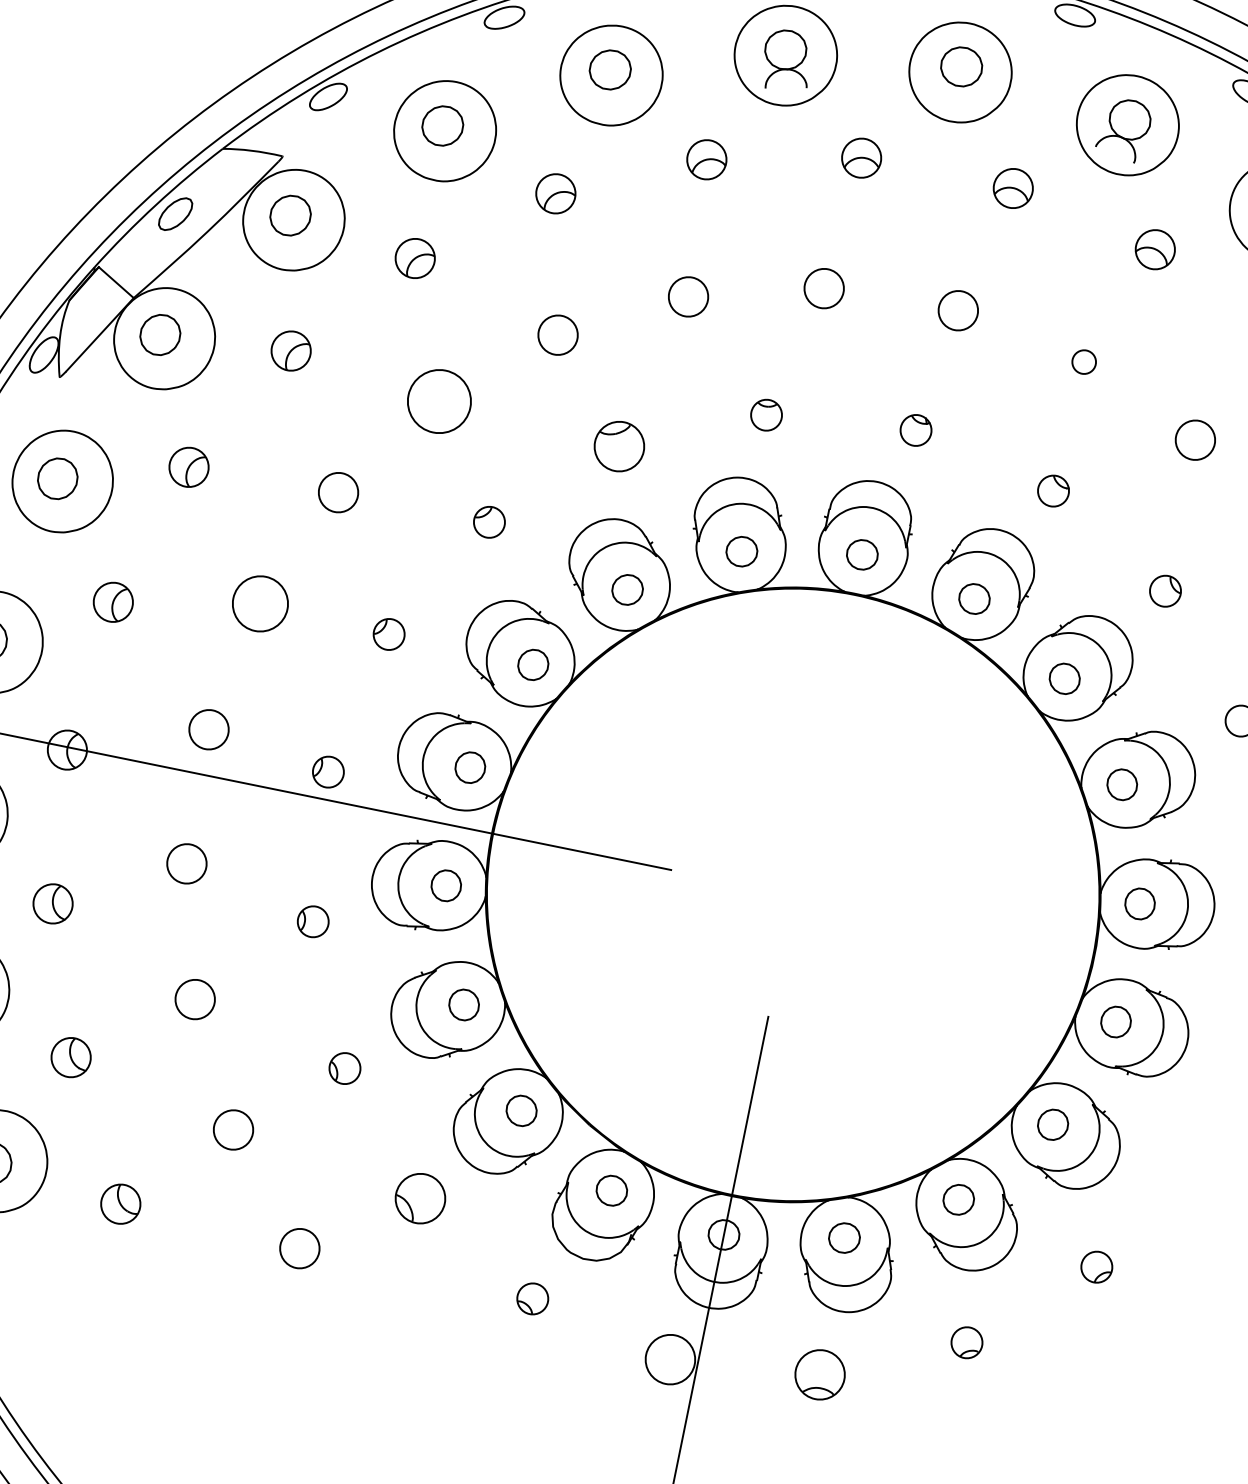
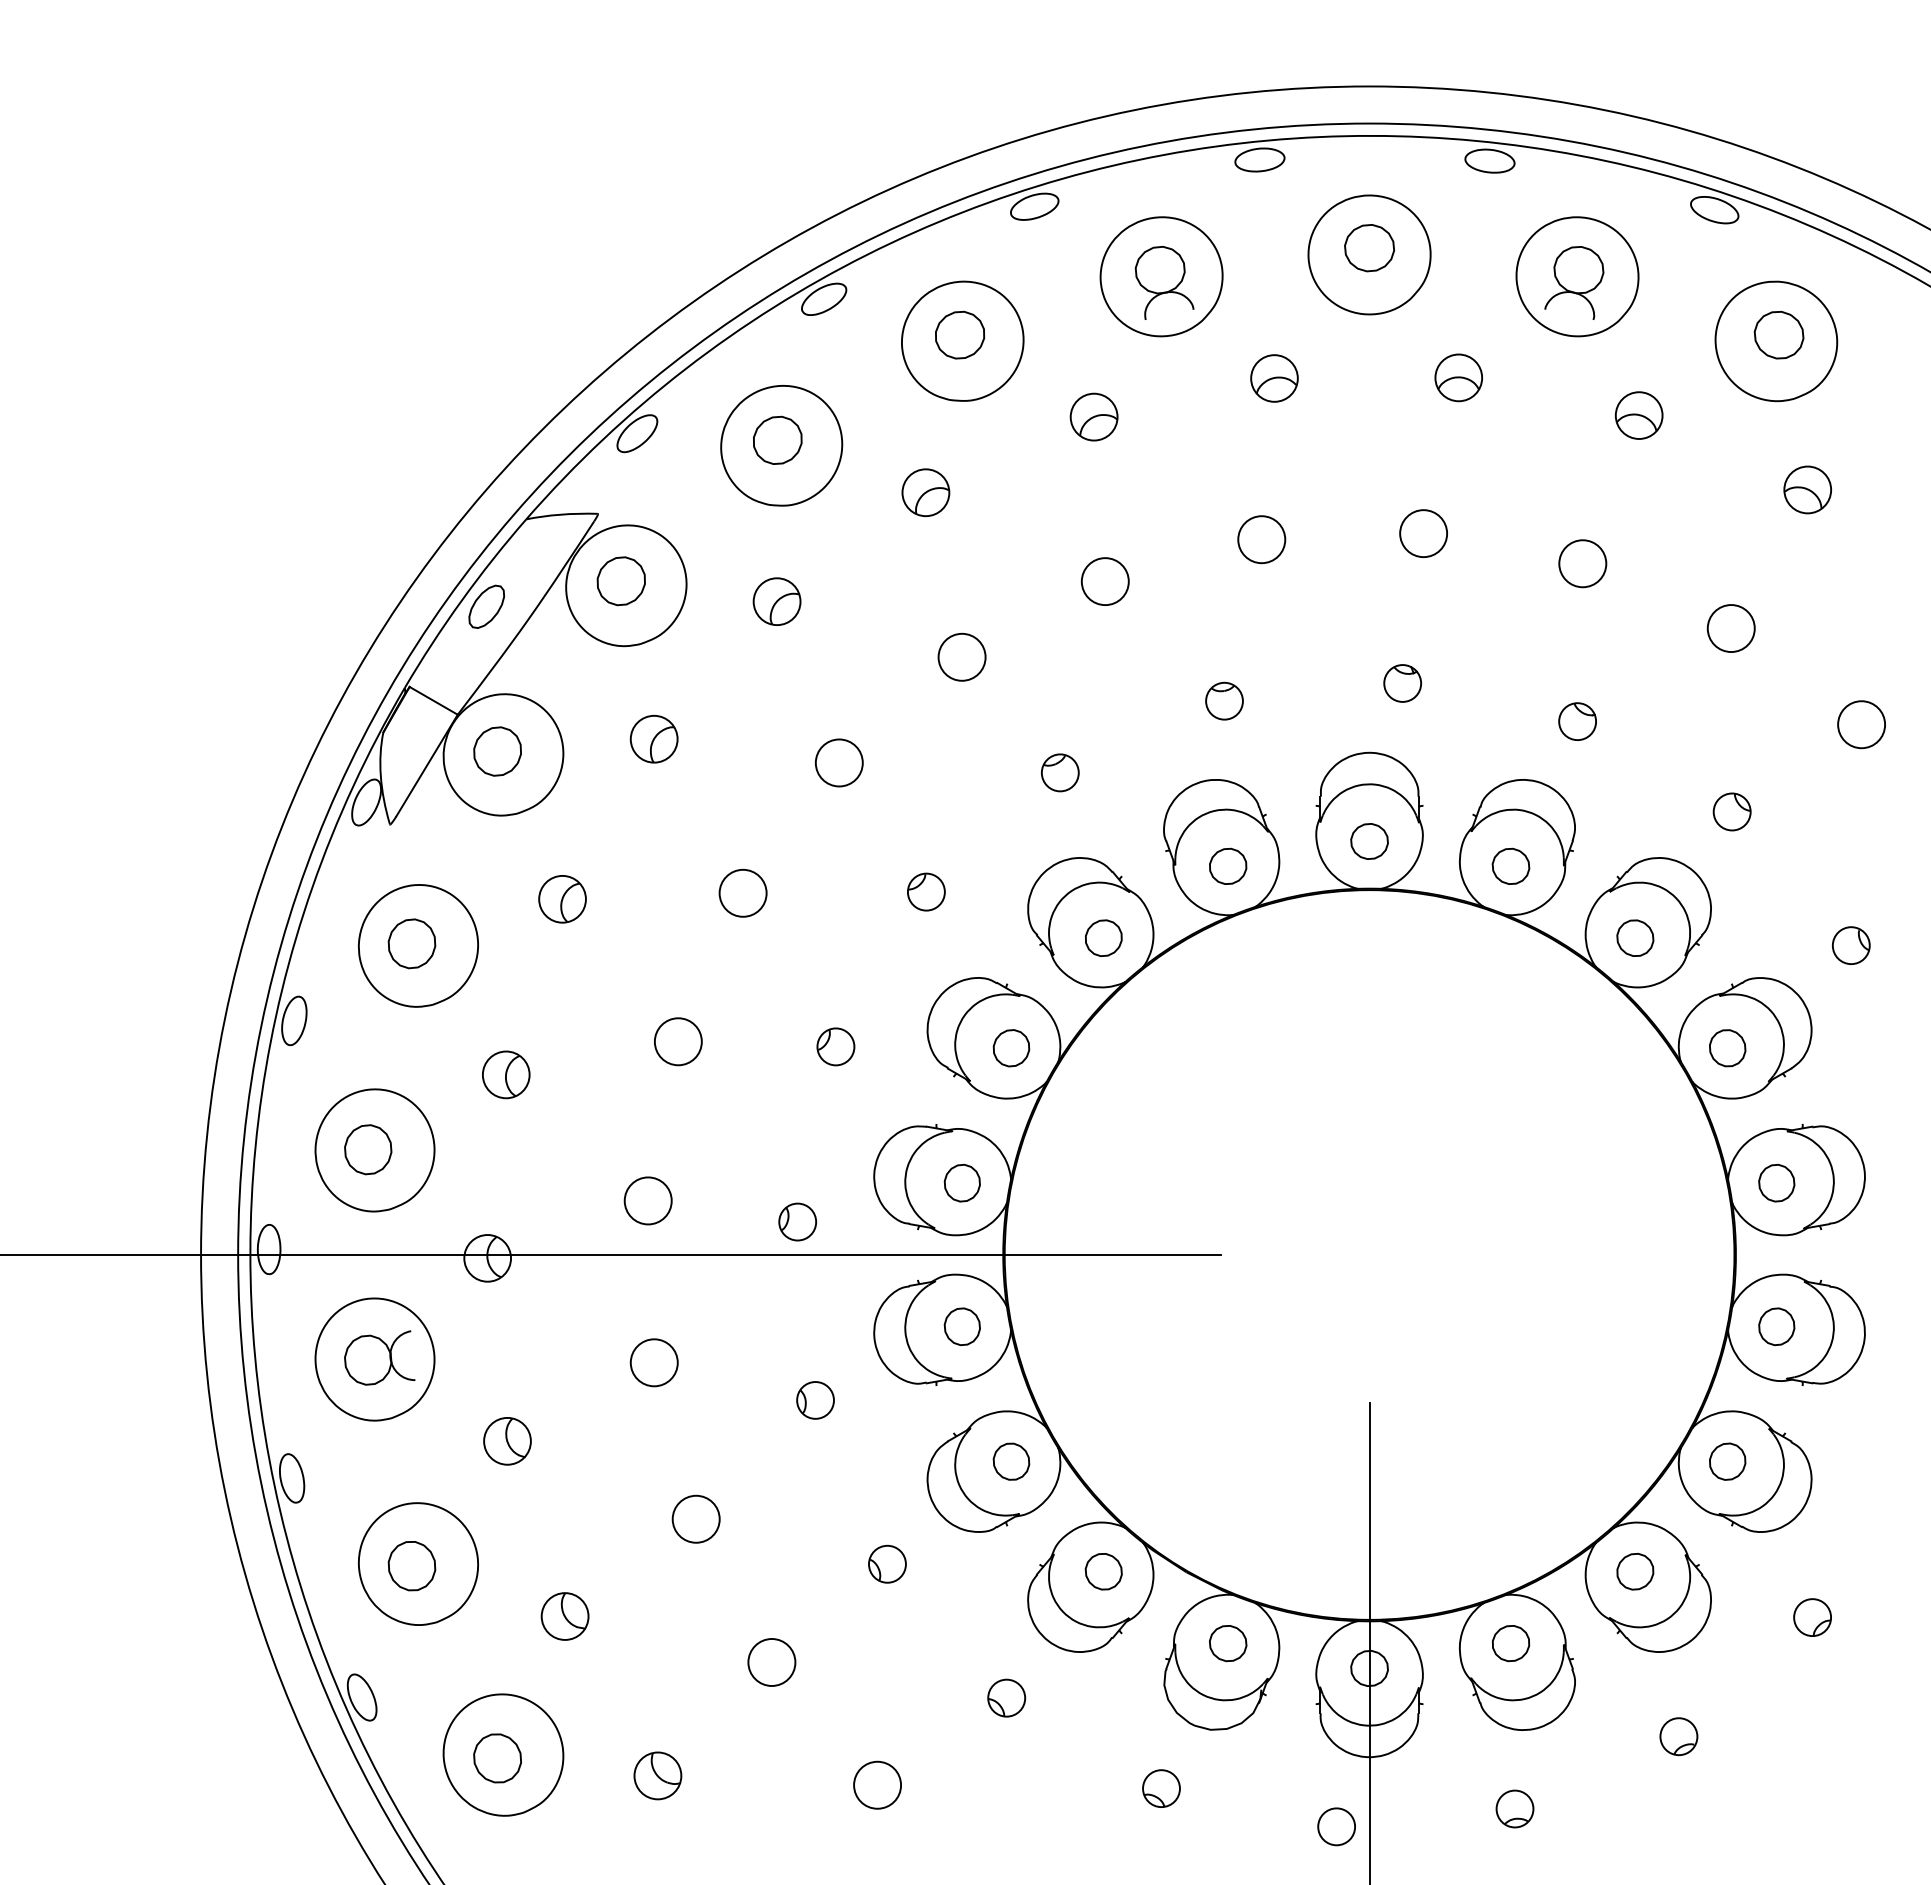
circle: (1083, 361) -> (1582, 563), size x1.67
circle: (438, 401) -> (838, 762), size x0.62
part: (619, 446) -> (1060, 772), size x0.62
circle: (259, 603) -> (677, 1041), size x0.71
part: (420, 1198) -> (1006, 1697), size x0.62
circle: (670, 1359) -> (1336, 1826), size x0.62
part: (819, 1374) -> (1514, 1808), size x0.62

